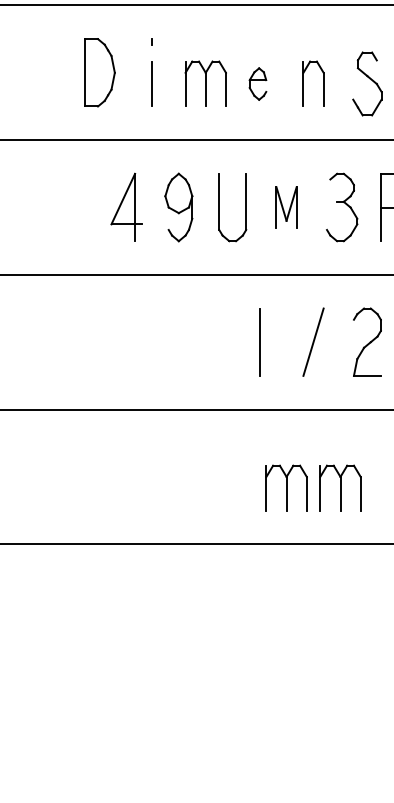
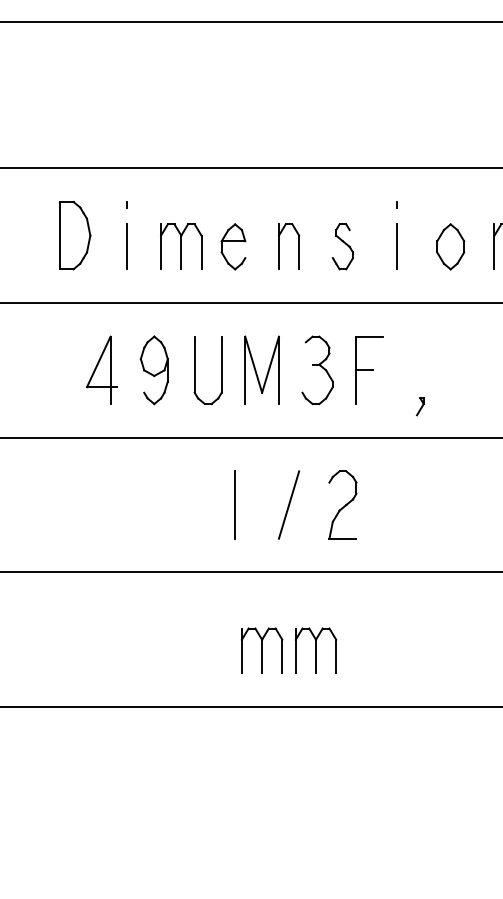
part: (257, 83) -> (233, 246), size x1.43
part: (366, 83) -> (342, 246), size x0.71
part: (285, 206) -> (261, 369), size x1.67

